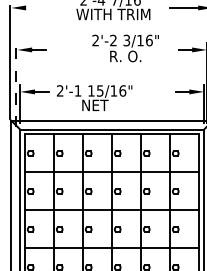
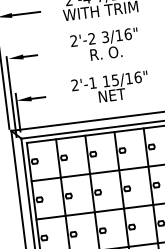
line: (40, 7) -> (26, 13), added
text: (125, 48) -> (105, 45), moved
line: (15, 87) -> (11, 96), dashed -> solid
text: (94, 97) -> (110, 87), moved

